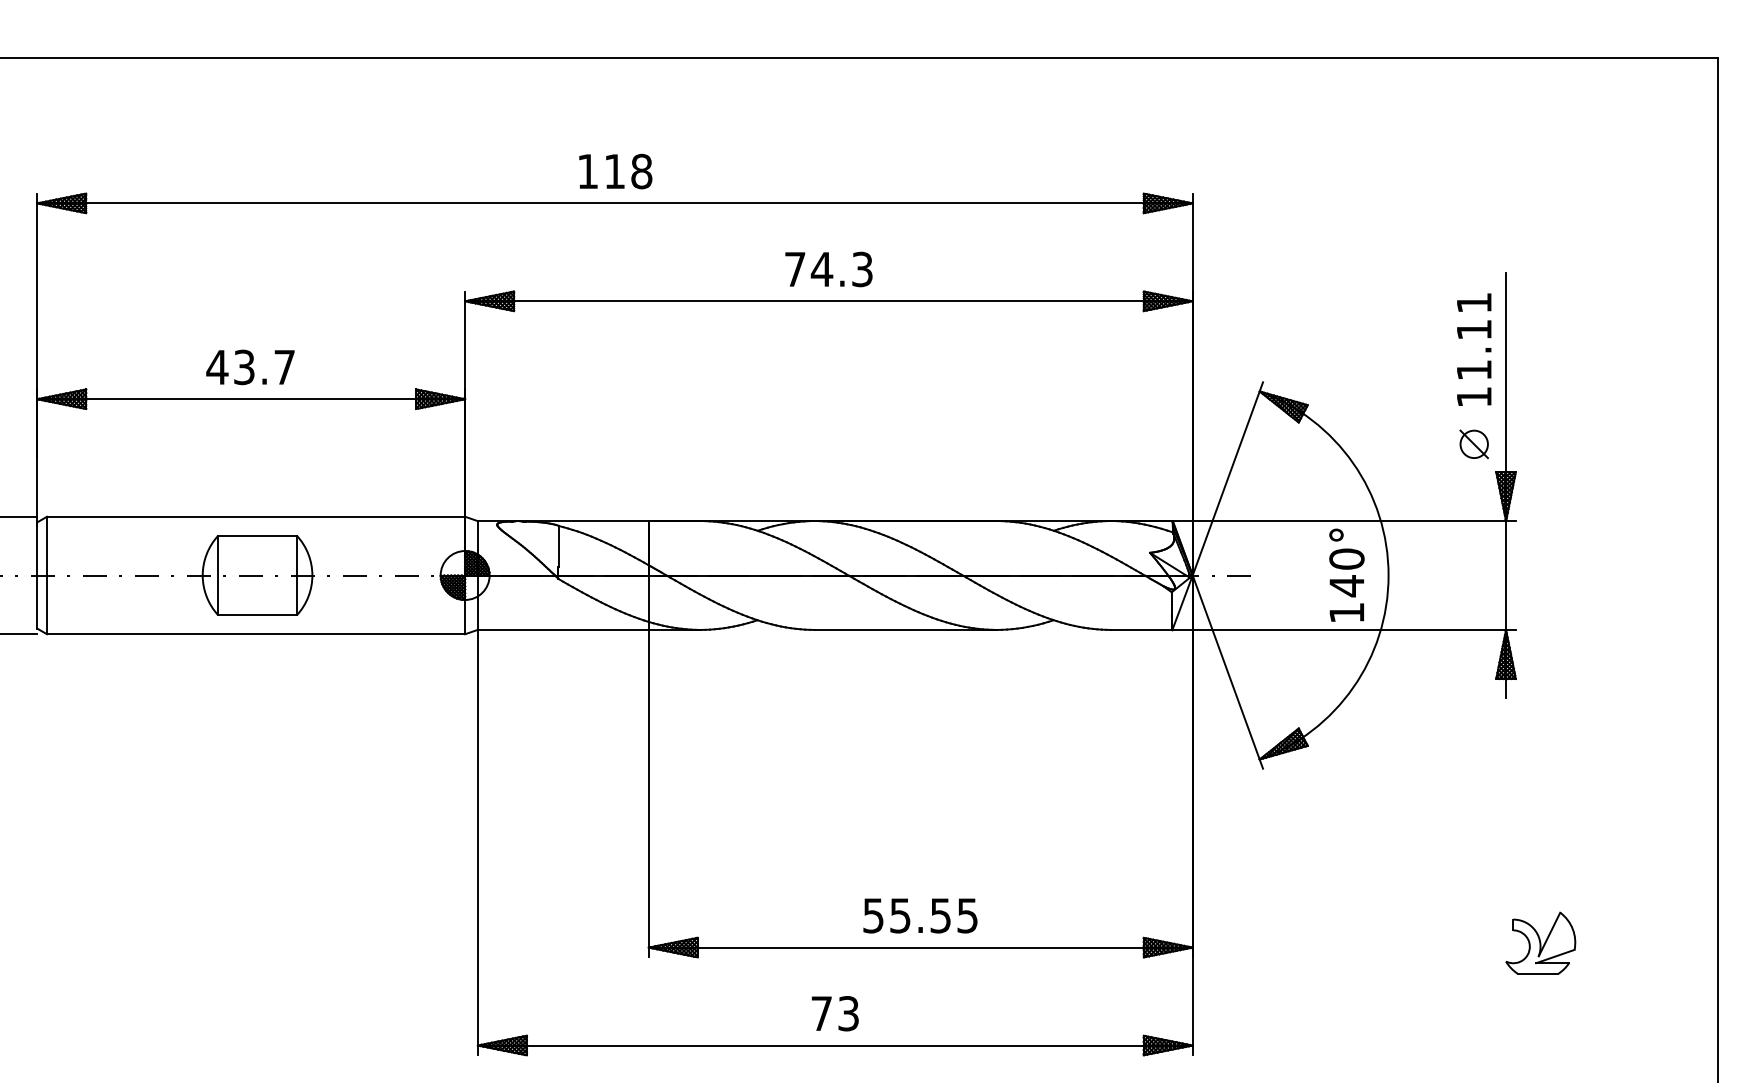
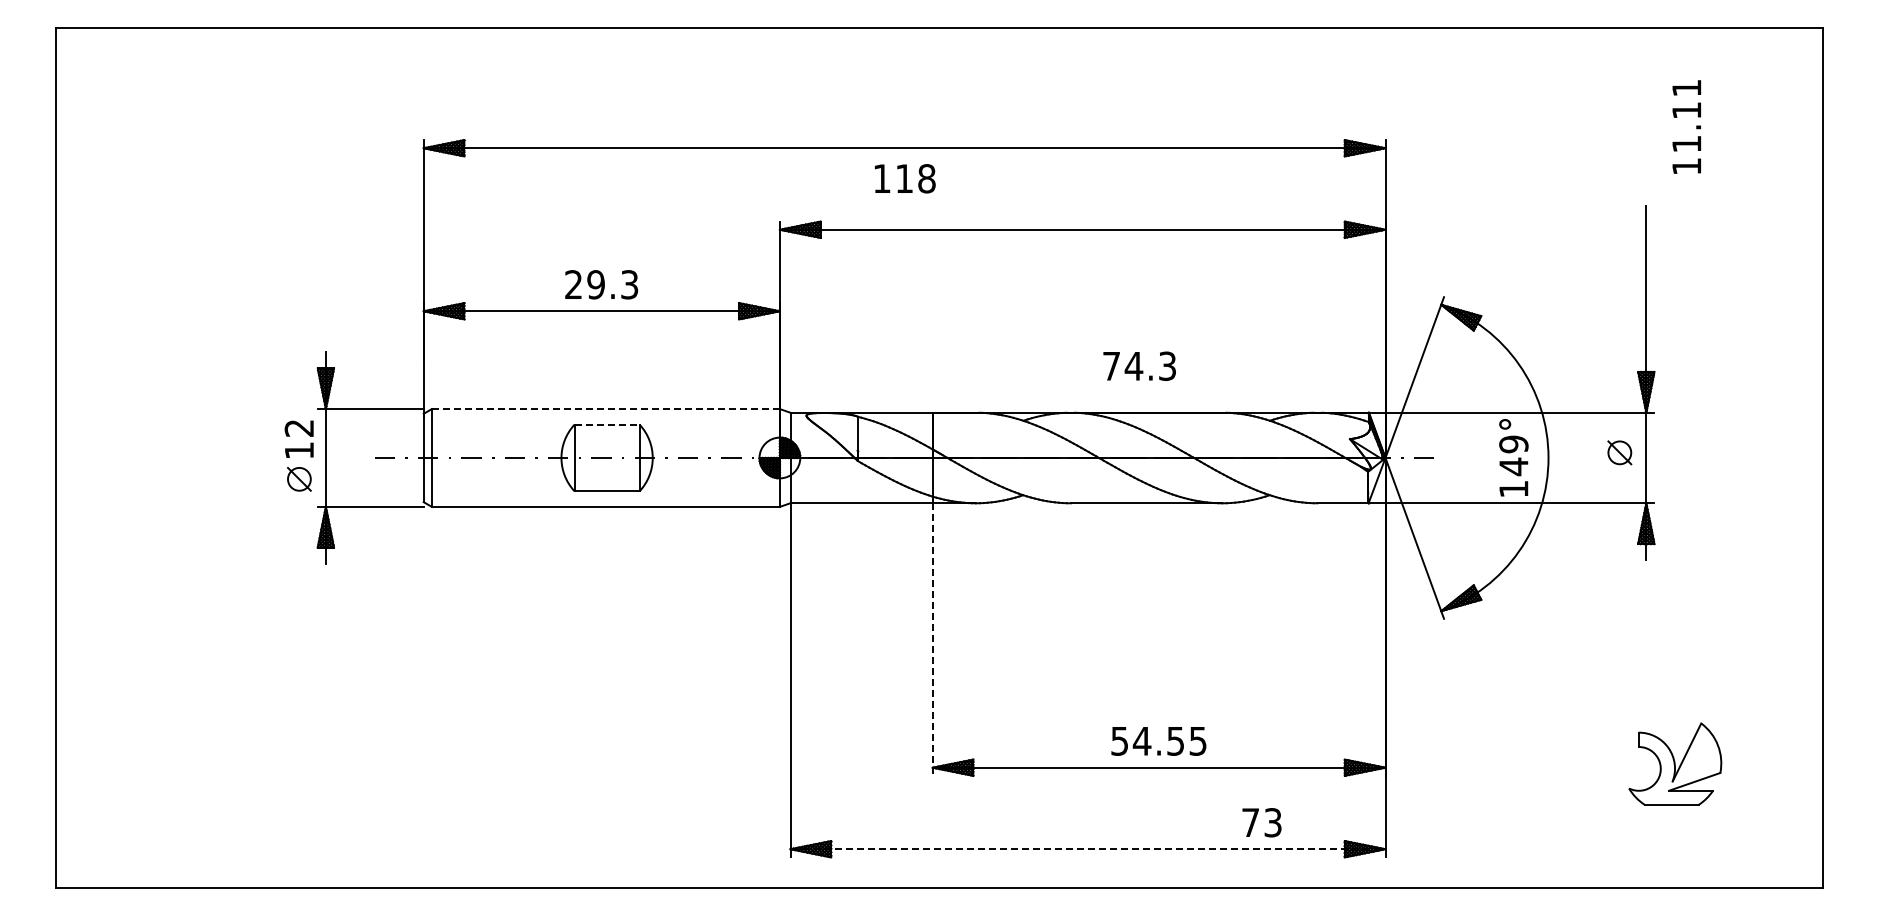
text: (616, 171) -> (905, 178), moved
text: (828, 268) -> (1139, 365), moved
text: (1473, 349) -> (1686, 126), moved
text: (250, 367) -> (601, 284), 43.7 -> 29.3
part: (1473, 443) -> (1619, 452), moved
line: (255, 517) -> (605, 409), solid -> dashed
line: (258, 535) -> (607, 424), solid -> dashed
text: (1346, 559) -> (1513, 444), 140° -> 149°
line: (648, 794) -> (932, 640), solid -> dashed
text: (899, 916) -> (1141, 741), 55.55 -> 54.55
part: (1539, 942) -> (1674, 763), size x1.6
text: (834, 1013) -> (1261, 822), moved
line: (835, 1045) -> (1088, 849), solid -> dashed

